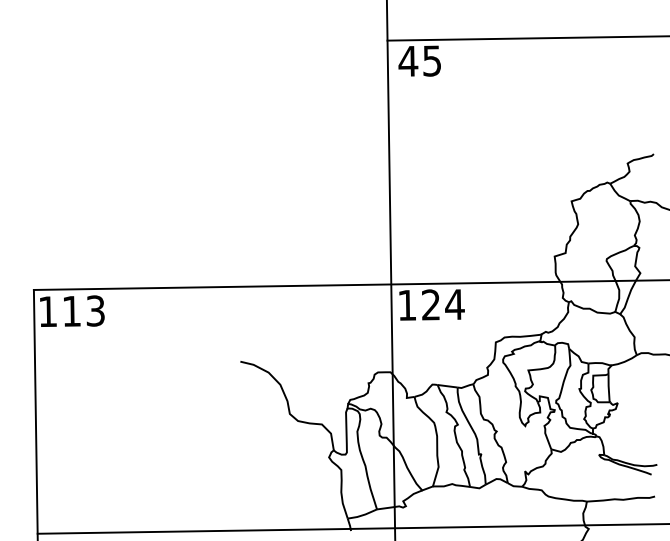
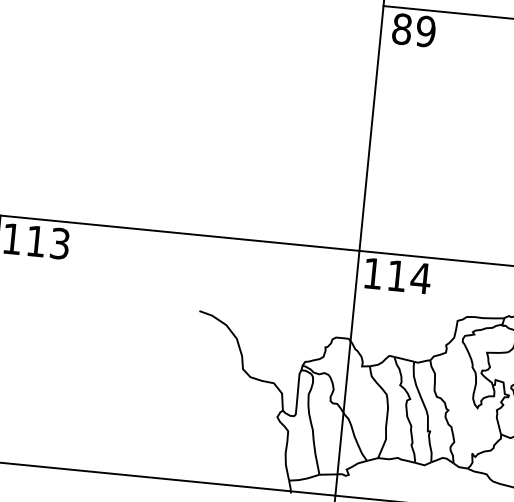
text: (419, 61) -> (413, 30), 45 -> 89
text: (430, 304) -> (396, 275), 124 -> 114

